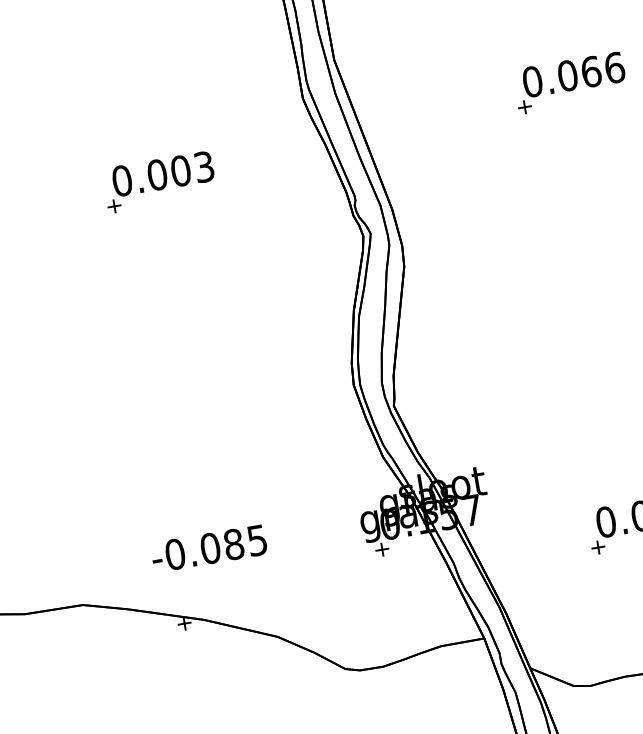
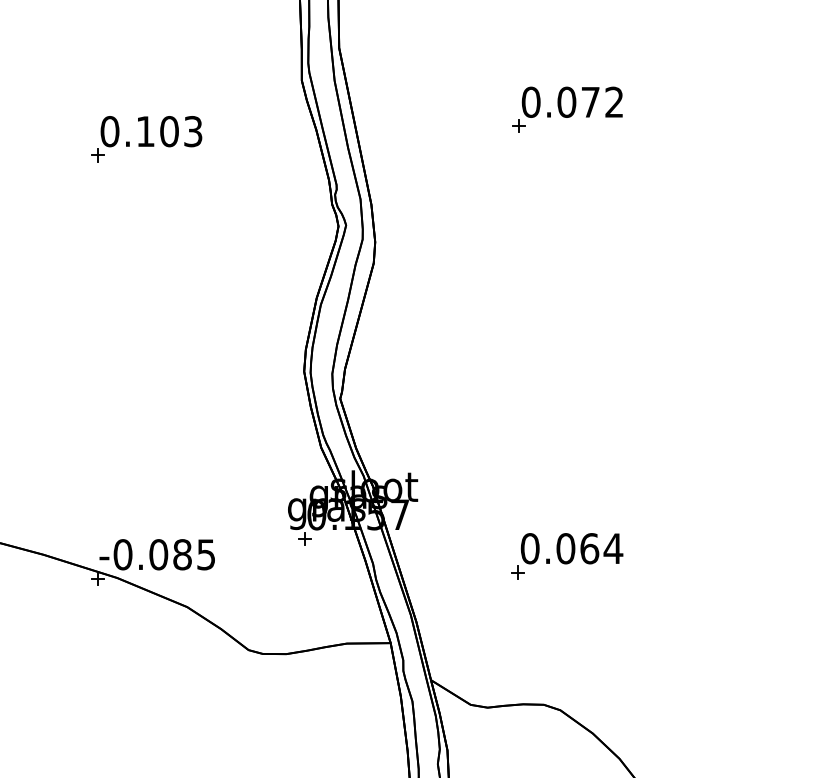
text: (602, 69) -> (602, 101), 0.066 -> 0.072
text: (157, 174) -> (145, 131), 0.003 -> 0.103
text: (208, 548) -> (156, 554), moved

